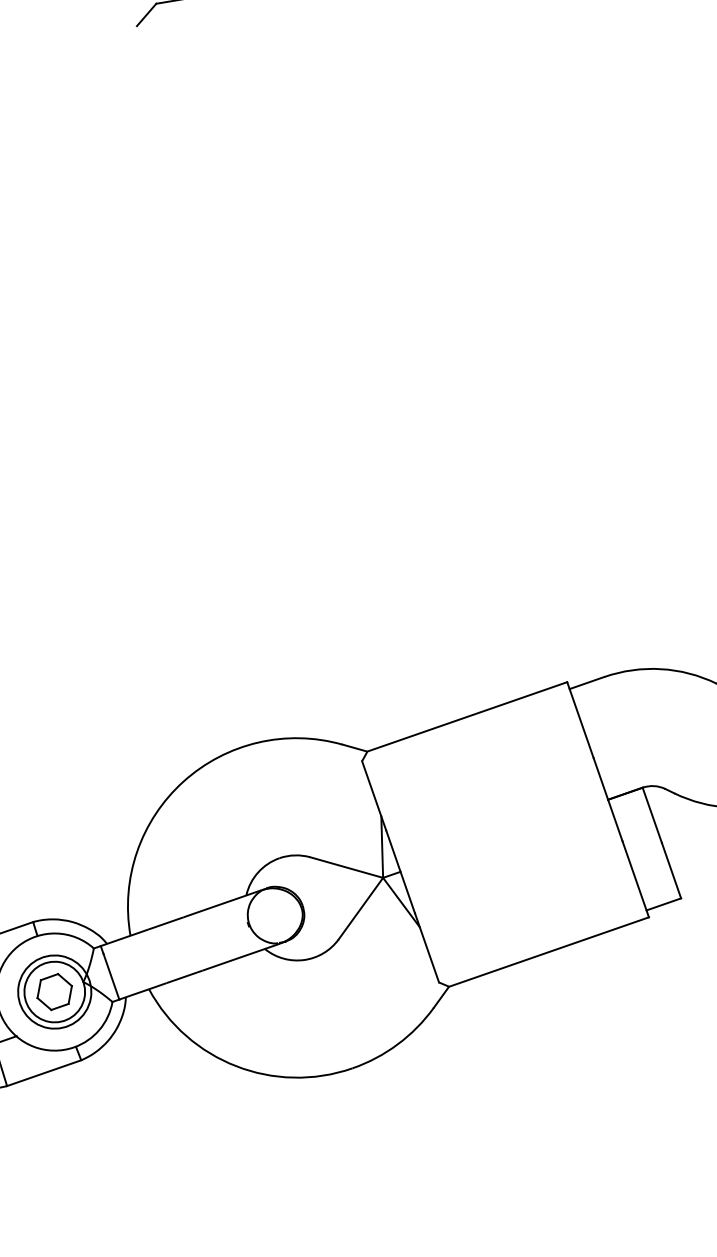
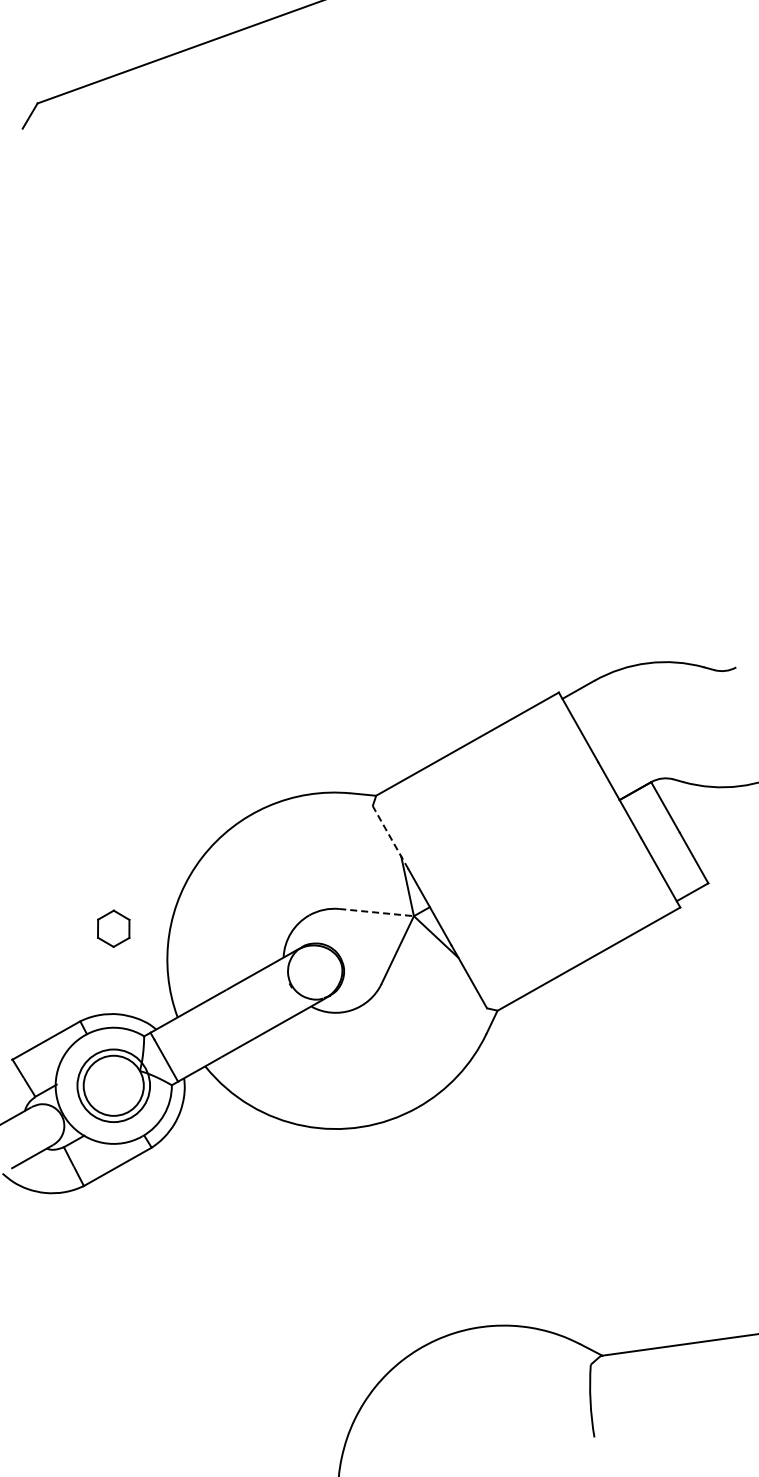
line: (374, 795) -> (390, 837), solid -> dashed
line: (346, 867) -> (376, 912), solid -> dashed
part: (54, 991) -> (113, 928), moved

